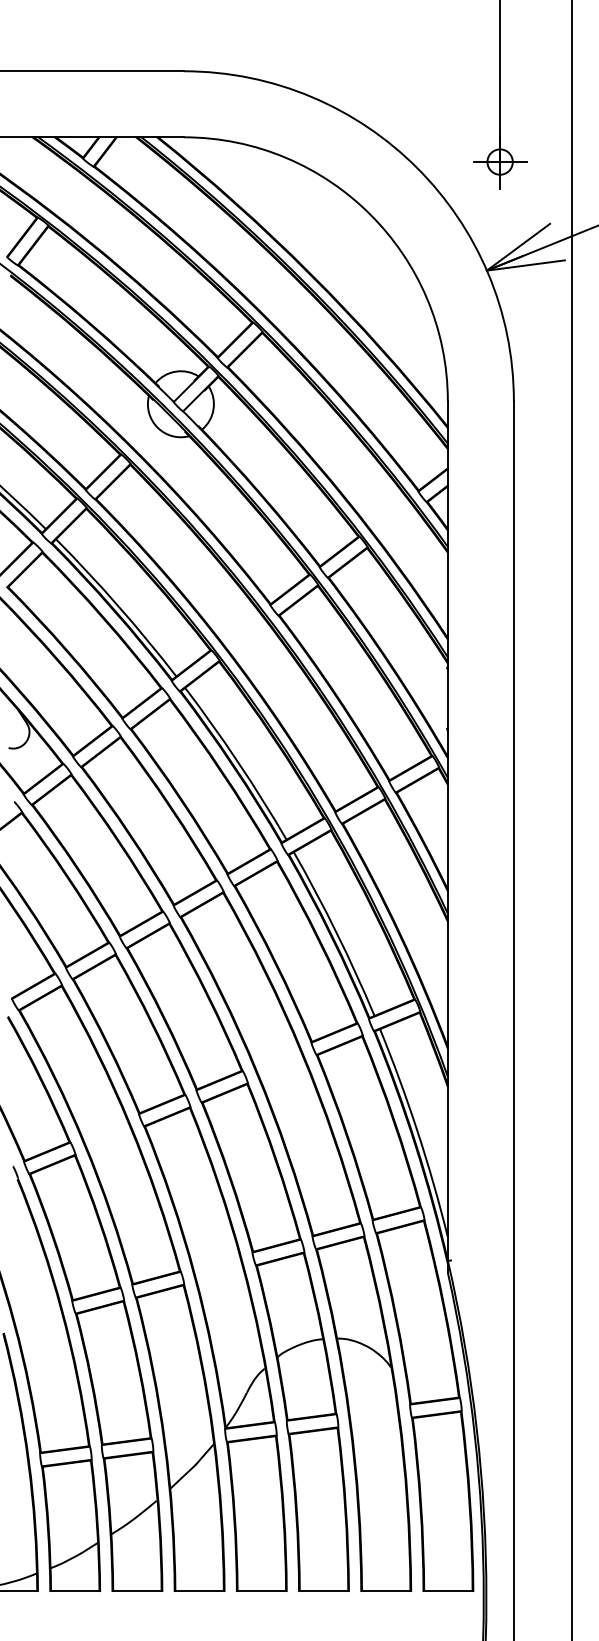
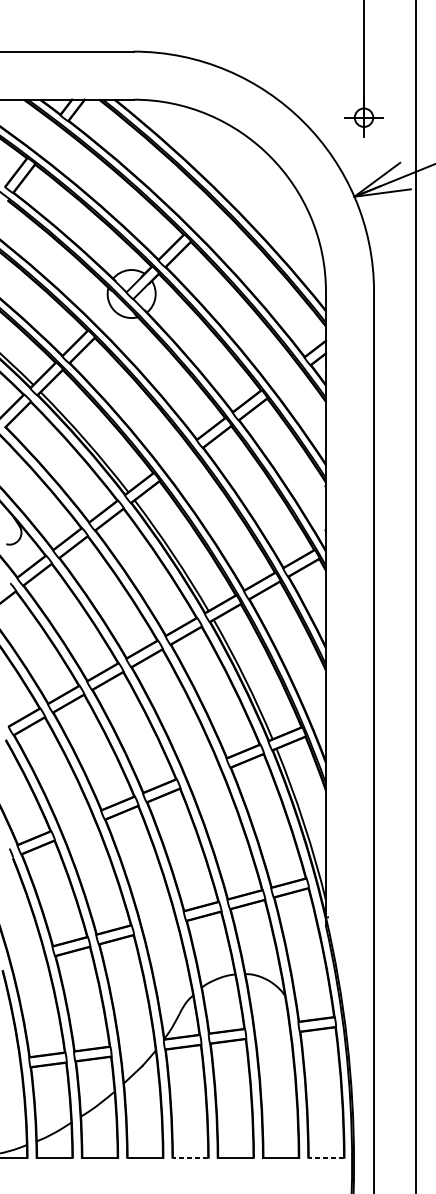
line: (261, 1591) -> (190, 1158), solid -> dashed
line: (447, 1591) -> (325, 1158), solid -> dashed

